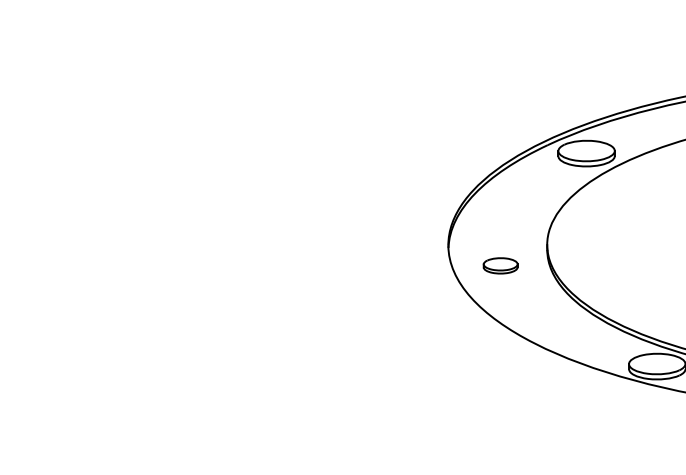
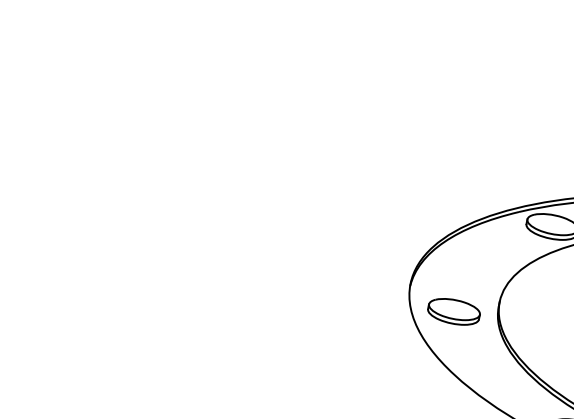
part: (500, 265) -> (453, 311), size x1.67

